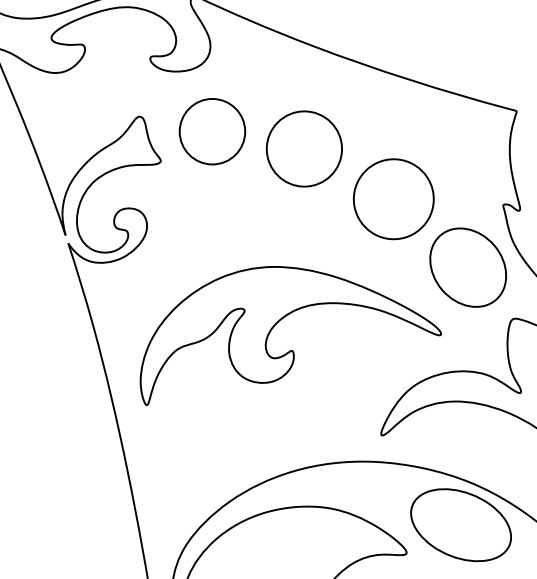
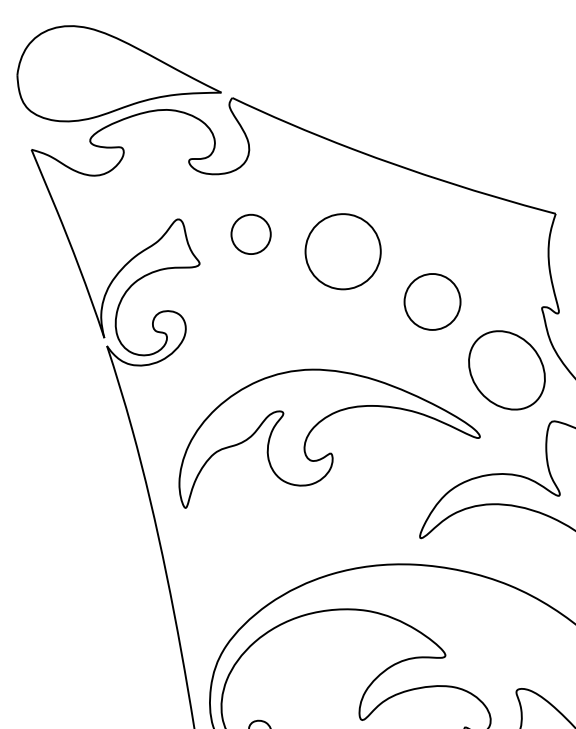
part: (211, 131) -> (250, 234), size x0.6
part: (393, 198) -> (432, 301), size x0.7
part: (460, 524) -> (499, 627), removed

